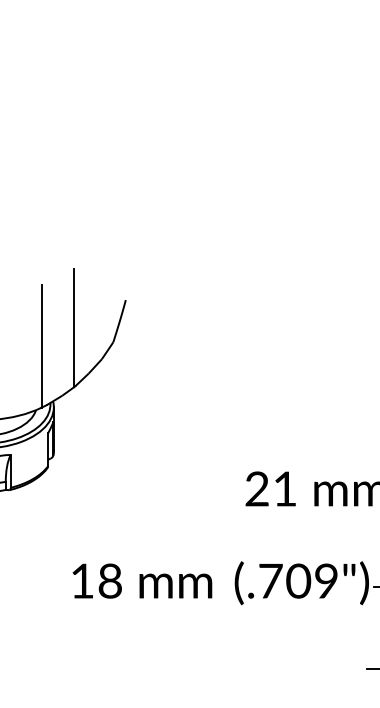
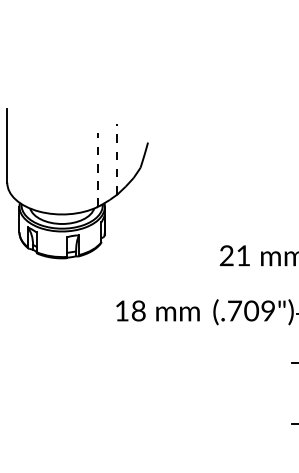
line: (74, 326) -> (117, 158), solid -> dashed
line: (41, 346) -> (97, 170), solid -> dashed

